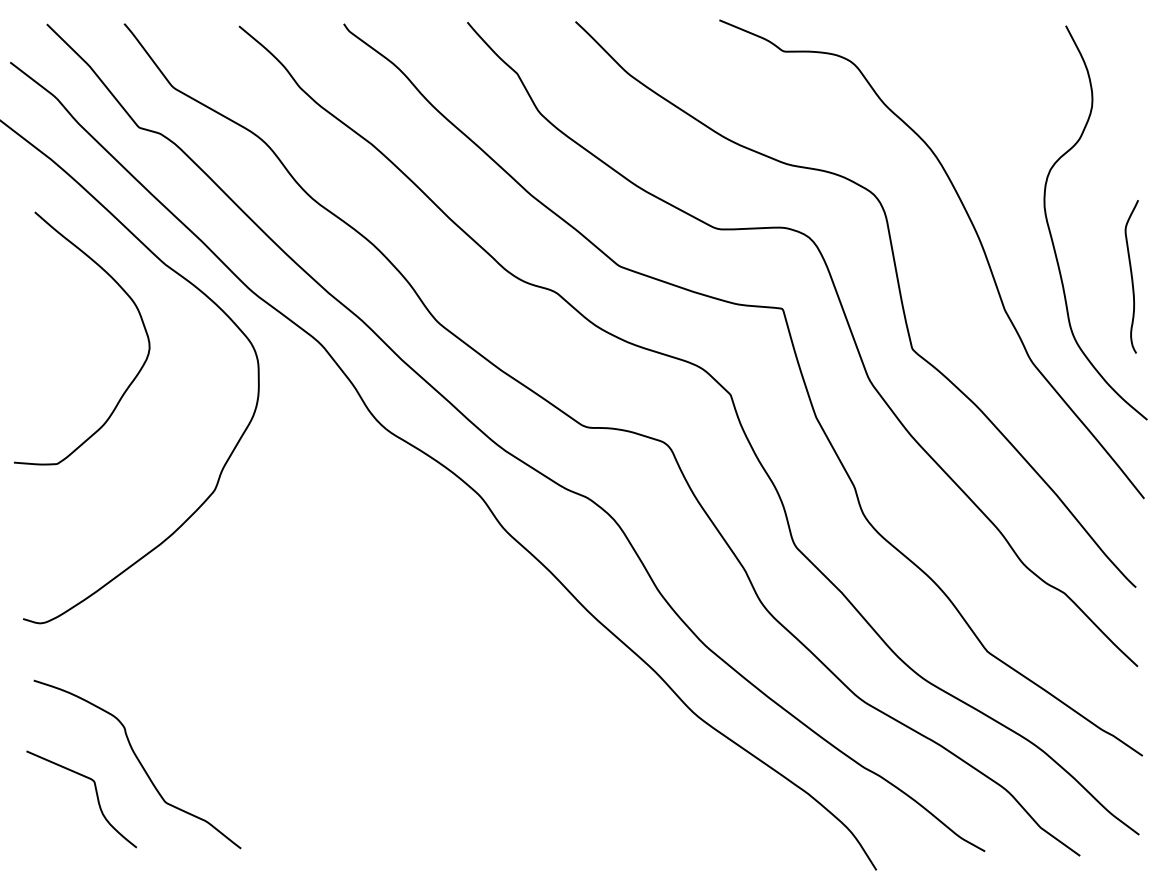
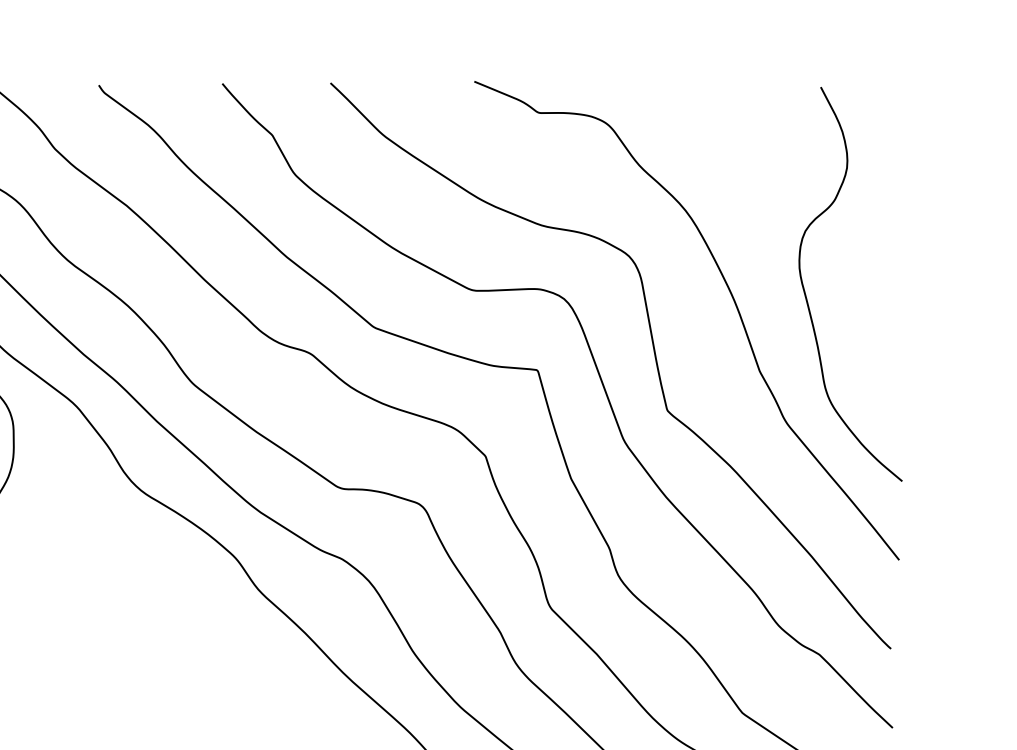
curve: (1131, 276) -> (886, 337), removed

